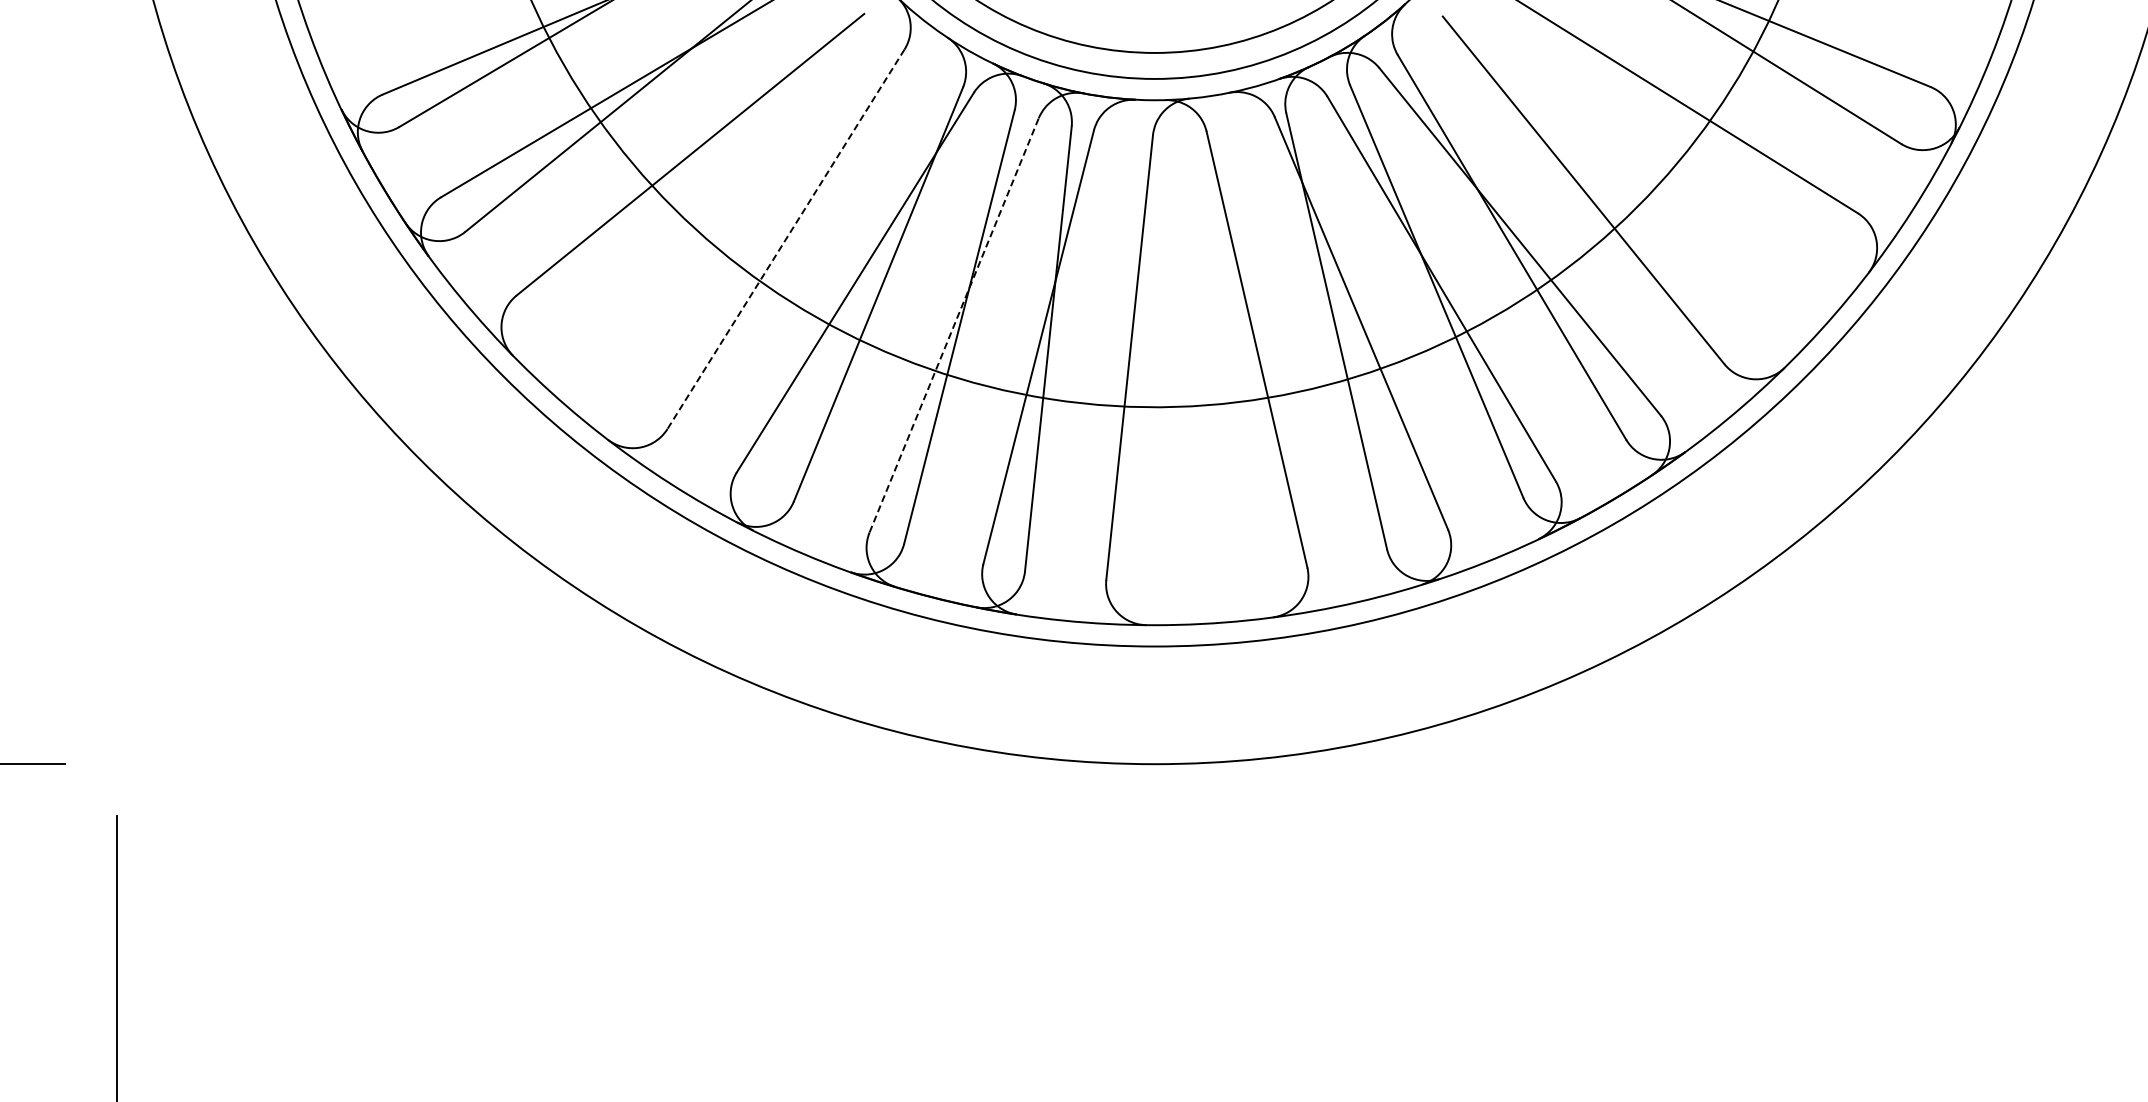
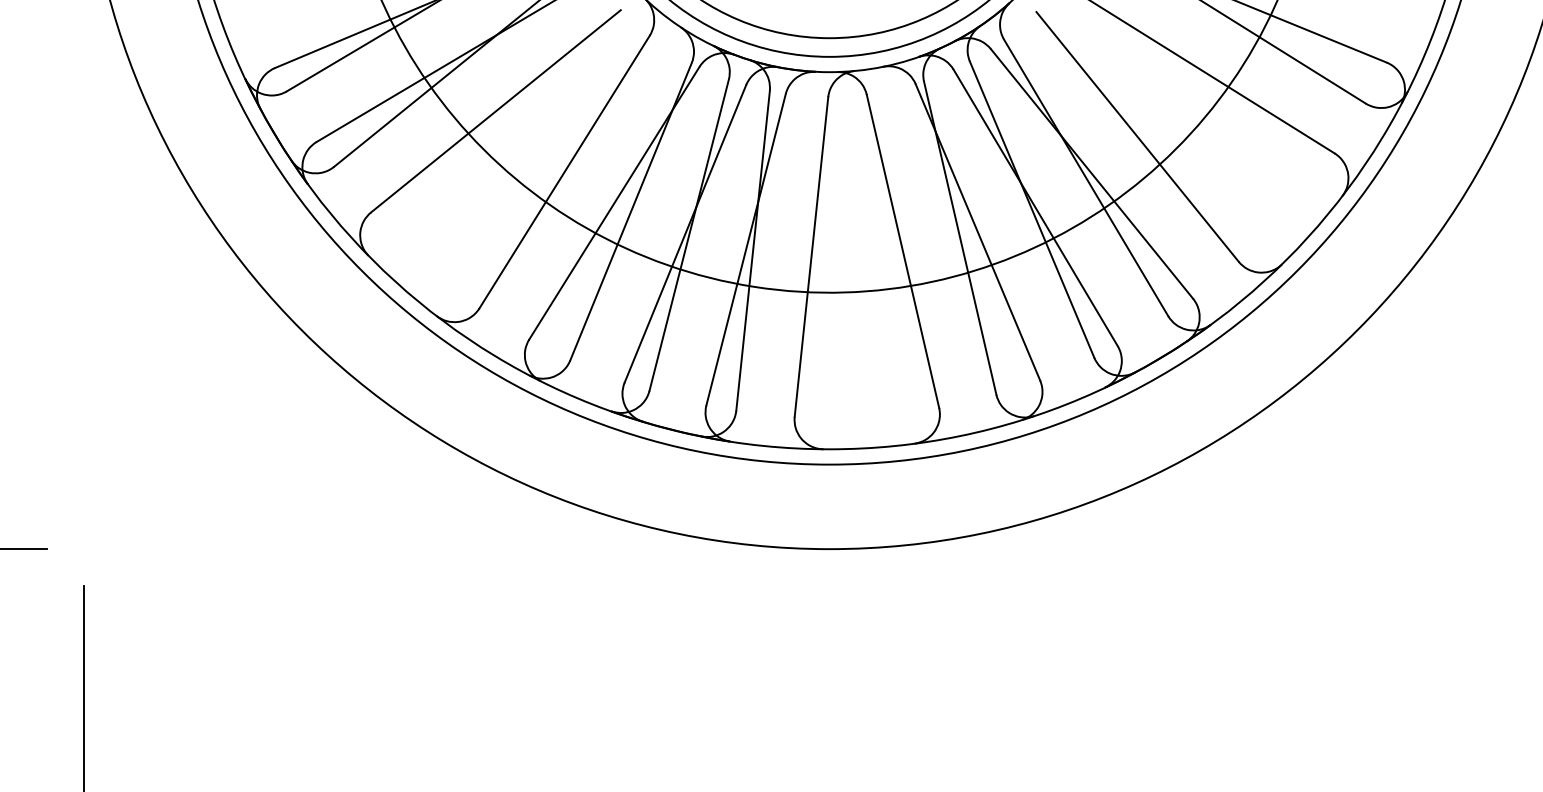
line: (786, 239) -> (564, 172), dashed -> solid
line: (954, 325) -> (685, 234), dashed -> solid

